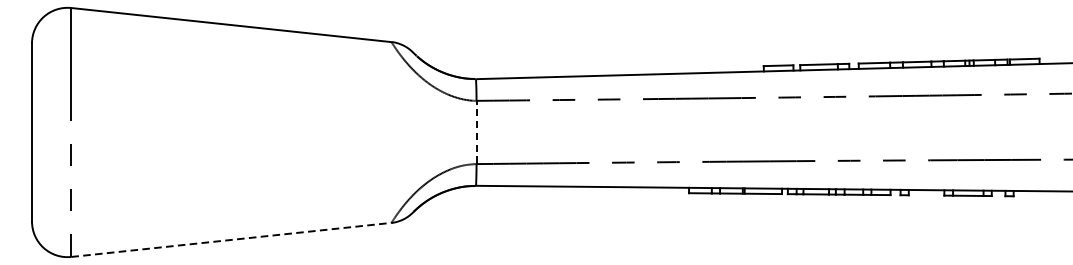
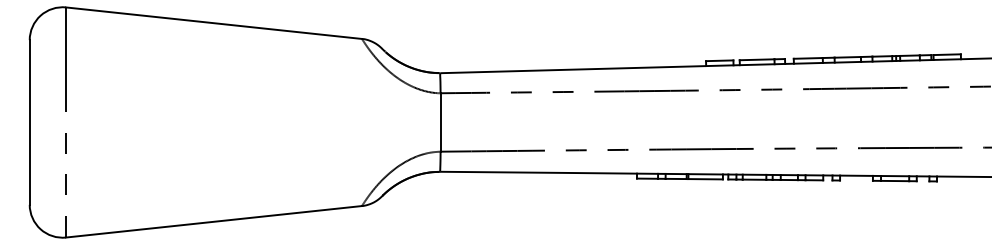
line: (476, 132) -> (440, 122), dashed -> solid
line: (231, 239) -> (214, 221), dashed -> solid

